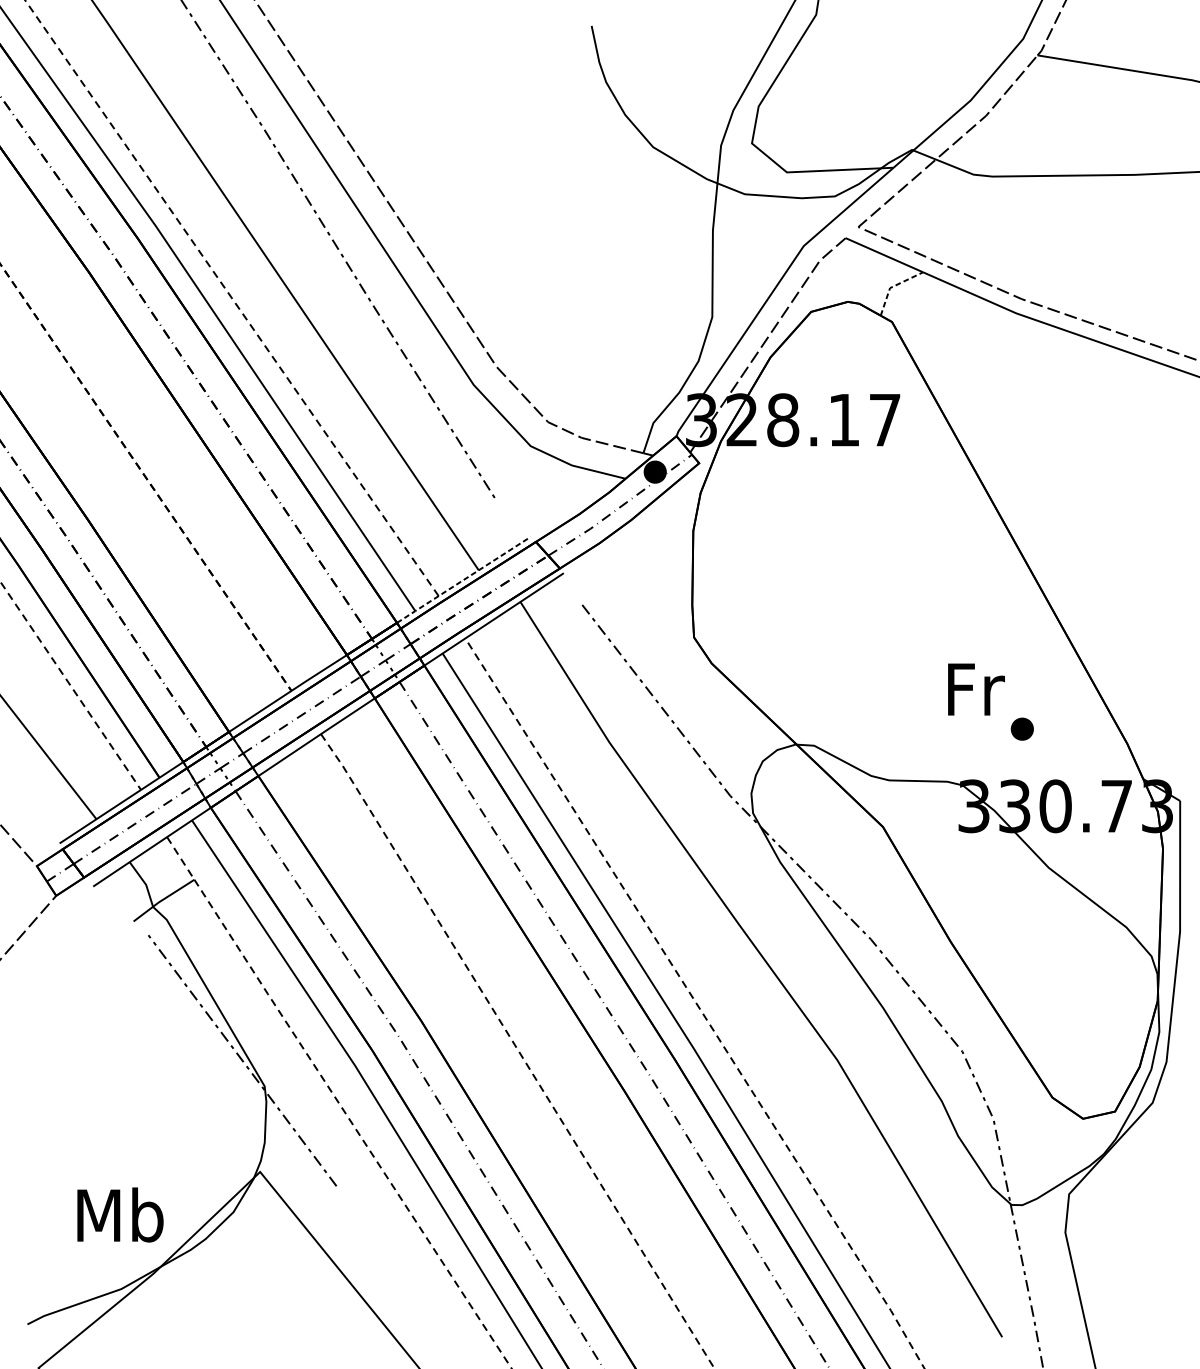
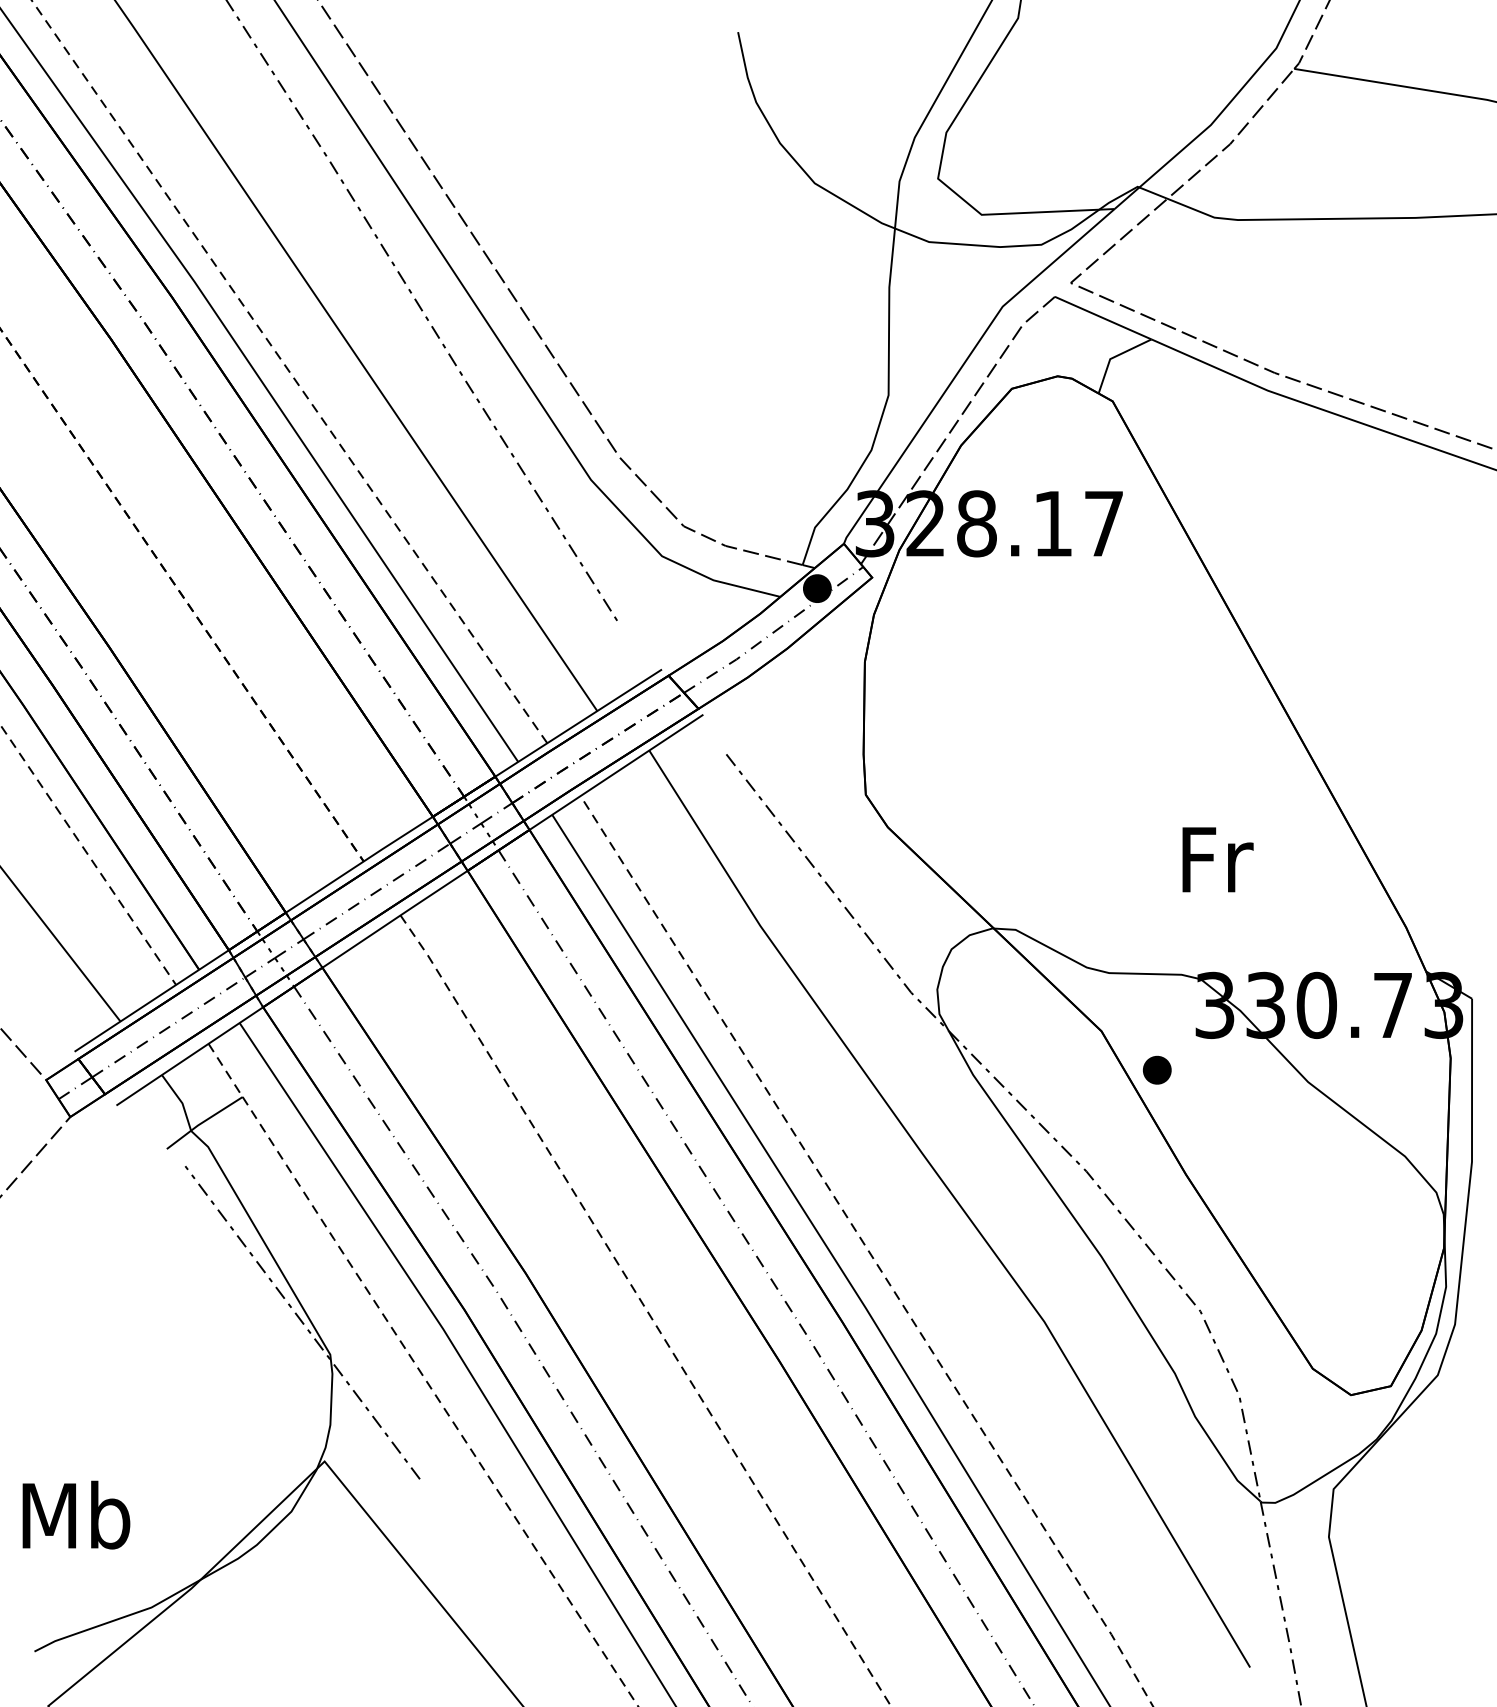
line: (892, 286) -> (1113, 357), dashed -> solid
line: (462, 580) -> (577, 723), dashed -> solid
part: (1022, 728) -> (1157, 1069), moved
text: (120, 1214) -> (76, 1514), moved

